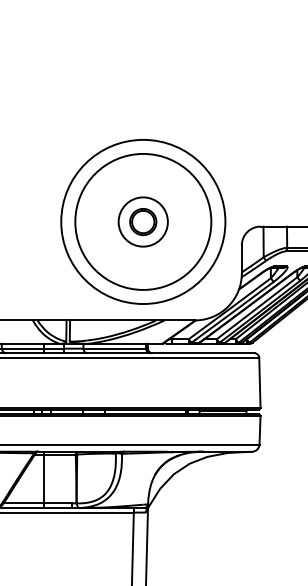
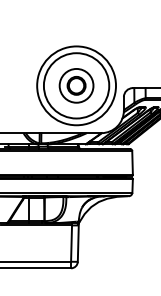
part: (143, 221) -> (76, 85), size x1.43

